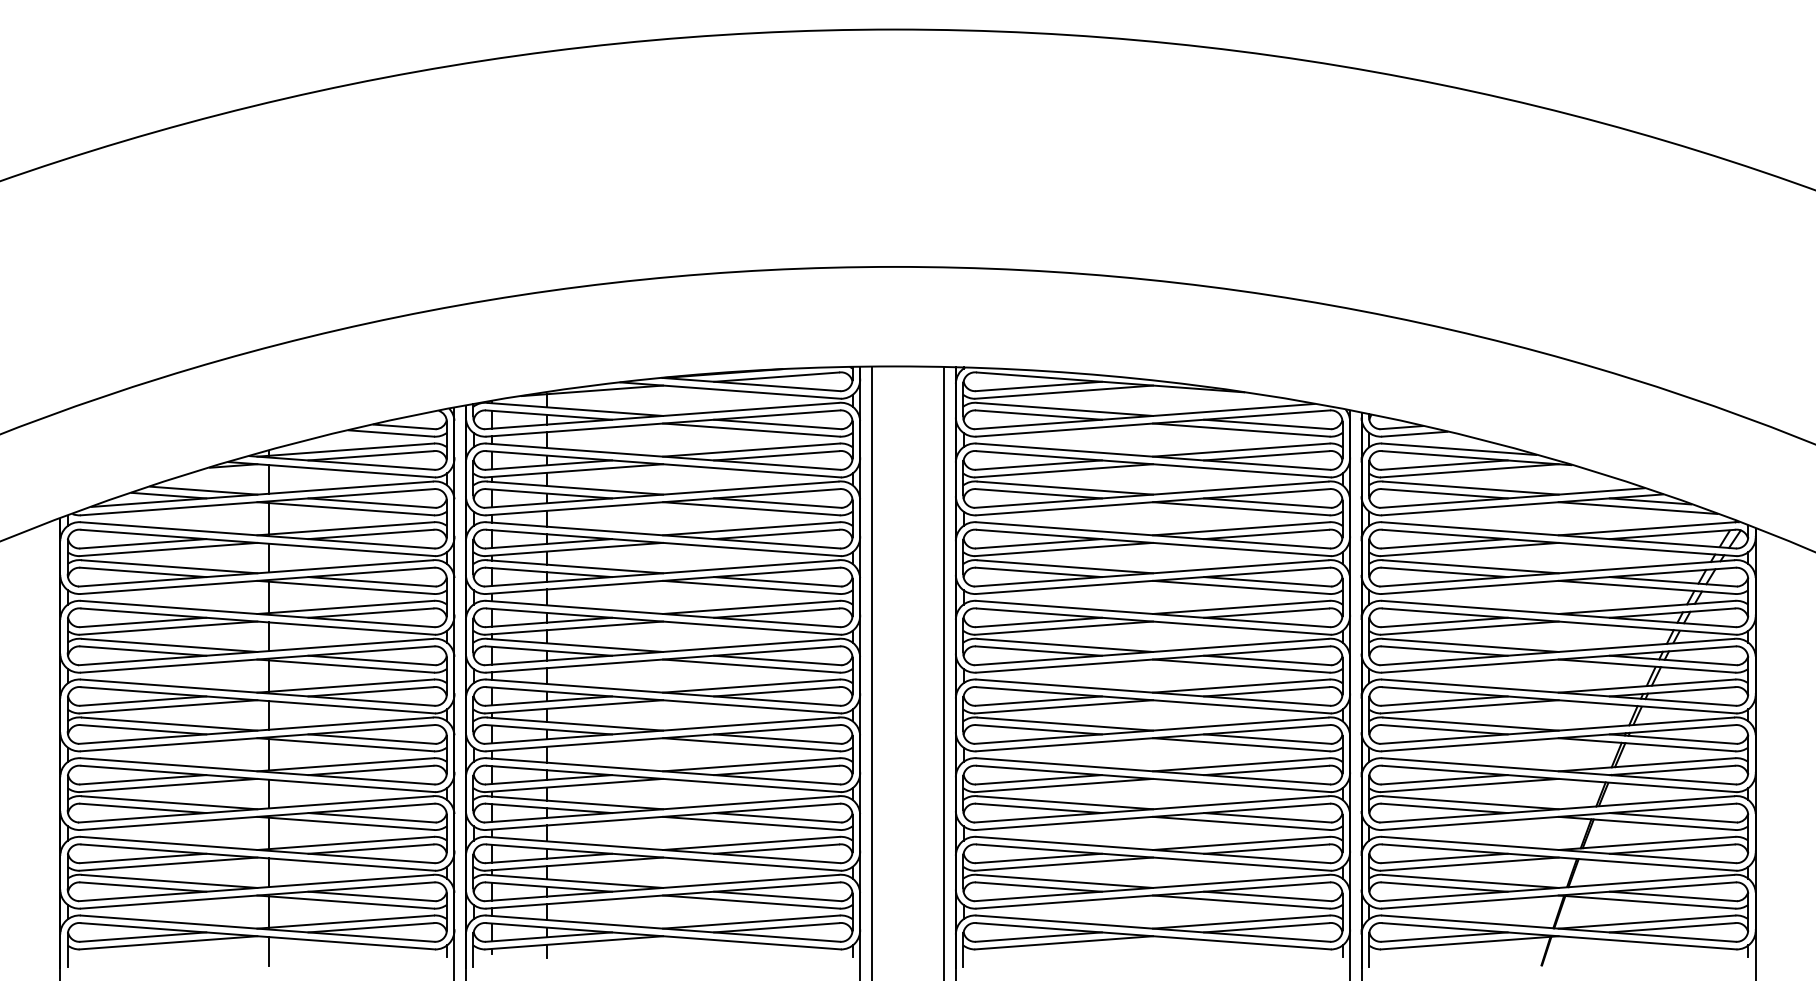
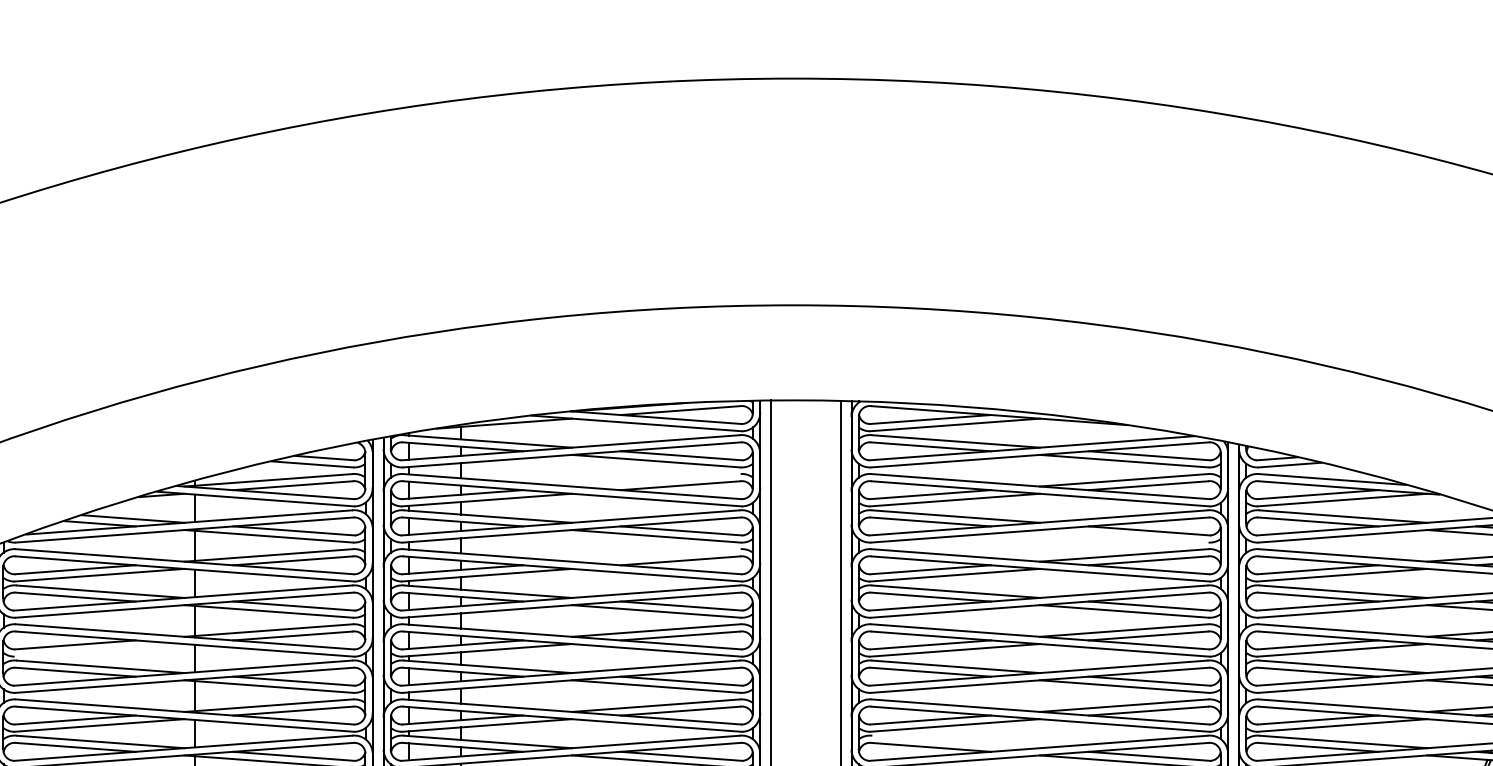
line: (751, 449) -> (656, 479), removed
line: (1241, 508) -> (1124, 536), removed
line: (751, 528) -> (656, 555), removed
line: (168, 627) -> (99, 649), removed
line: (1065, 723) -> (956, 741), removed

